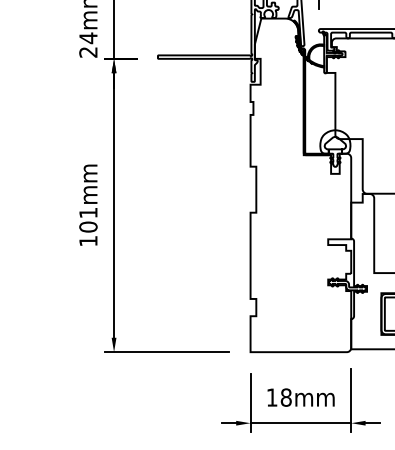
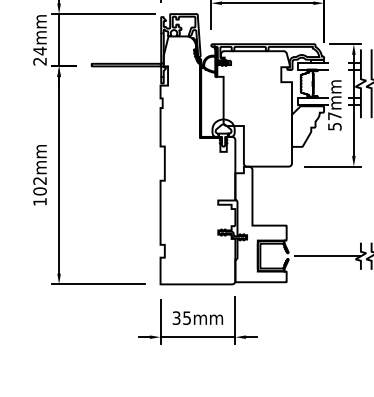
text: (87, 212) -> (39, 180), 101mm -> 102mm
text: (278, 396) -> (181, 317), 18mm -> 35mm

